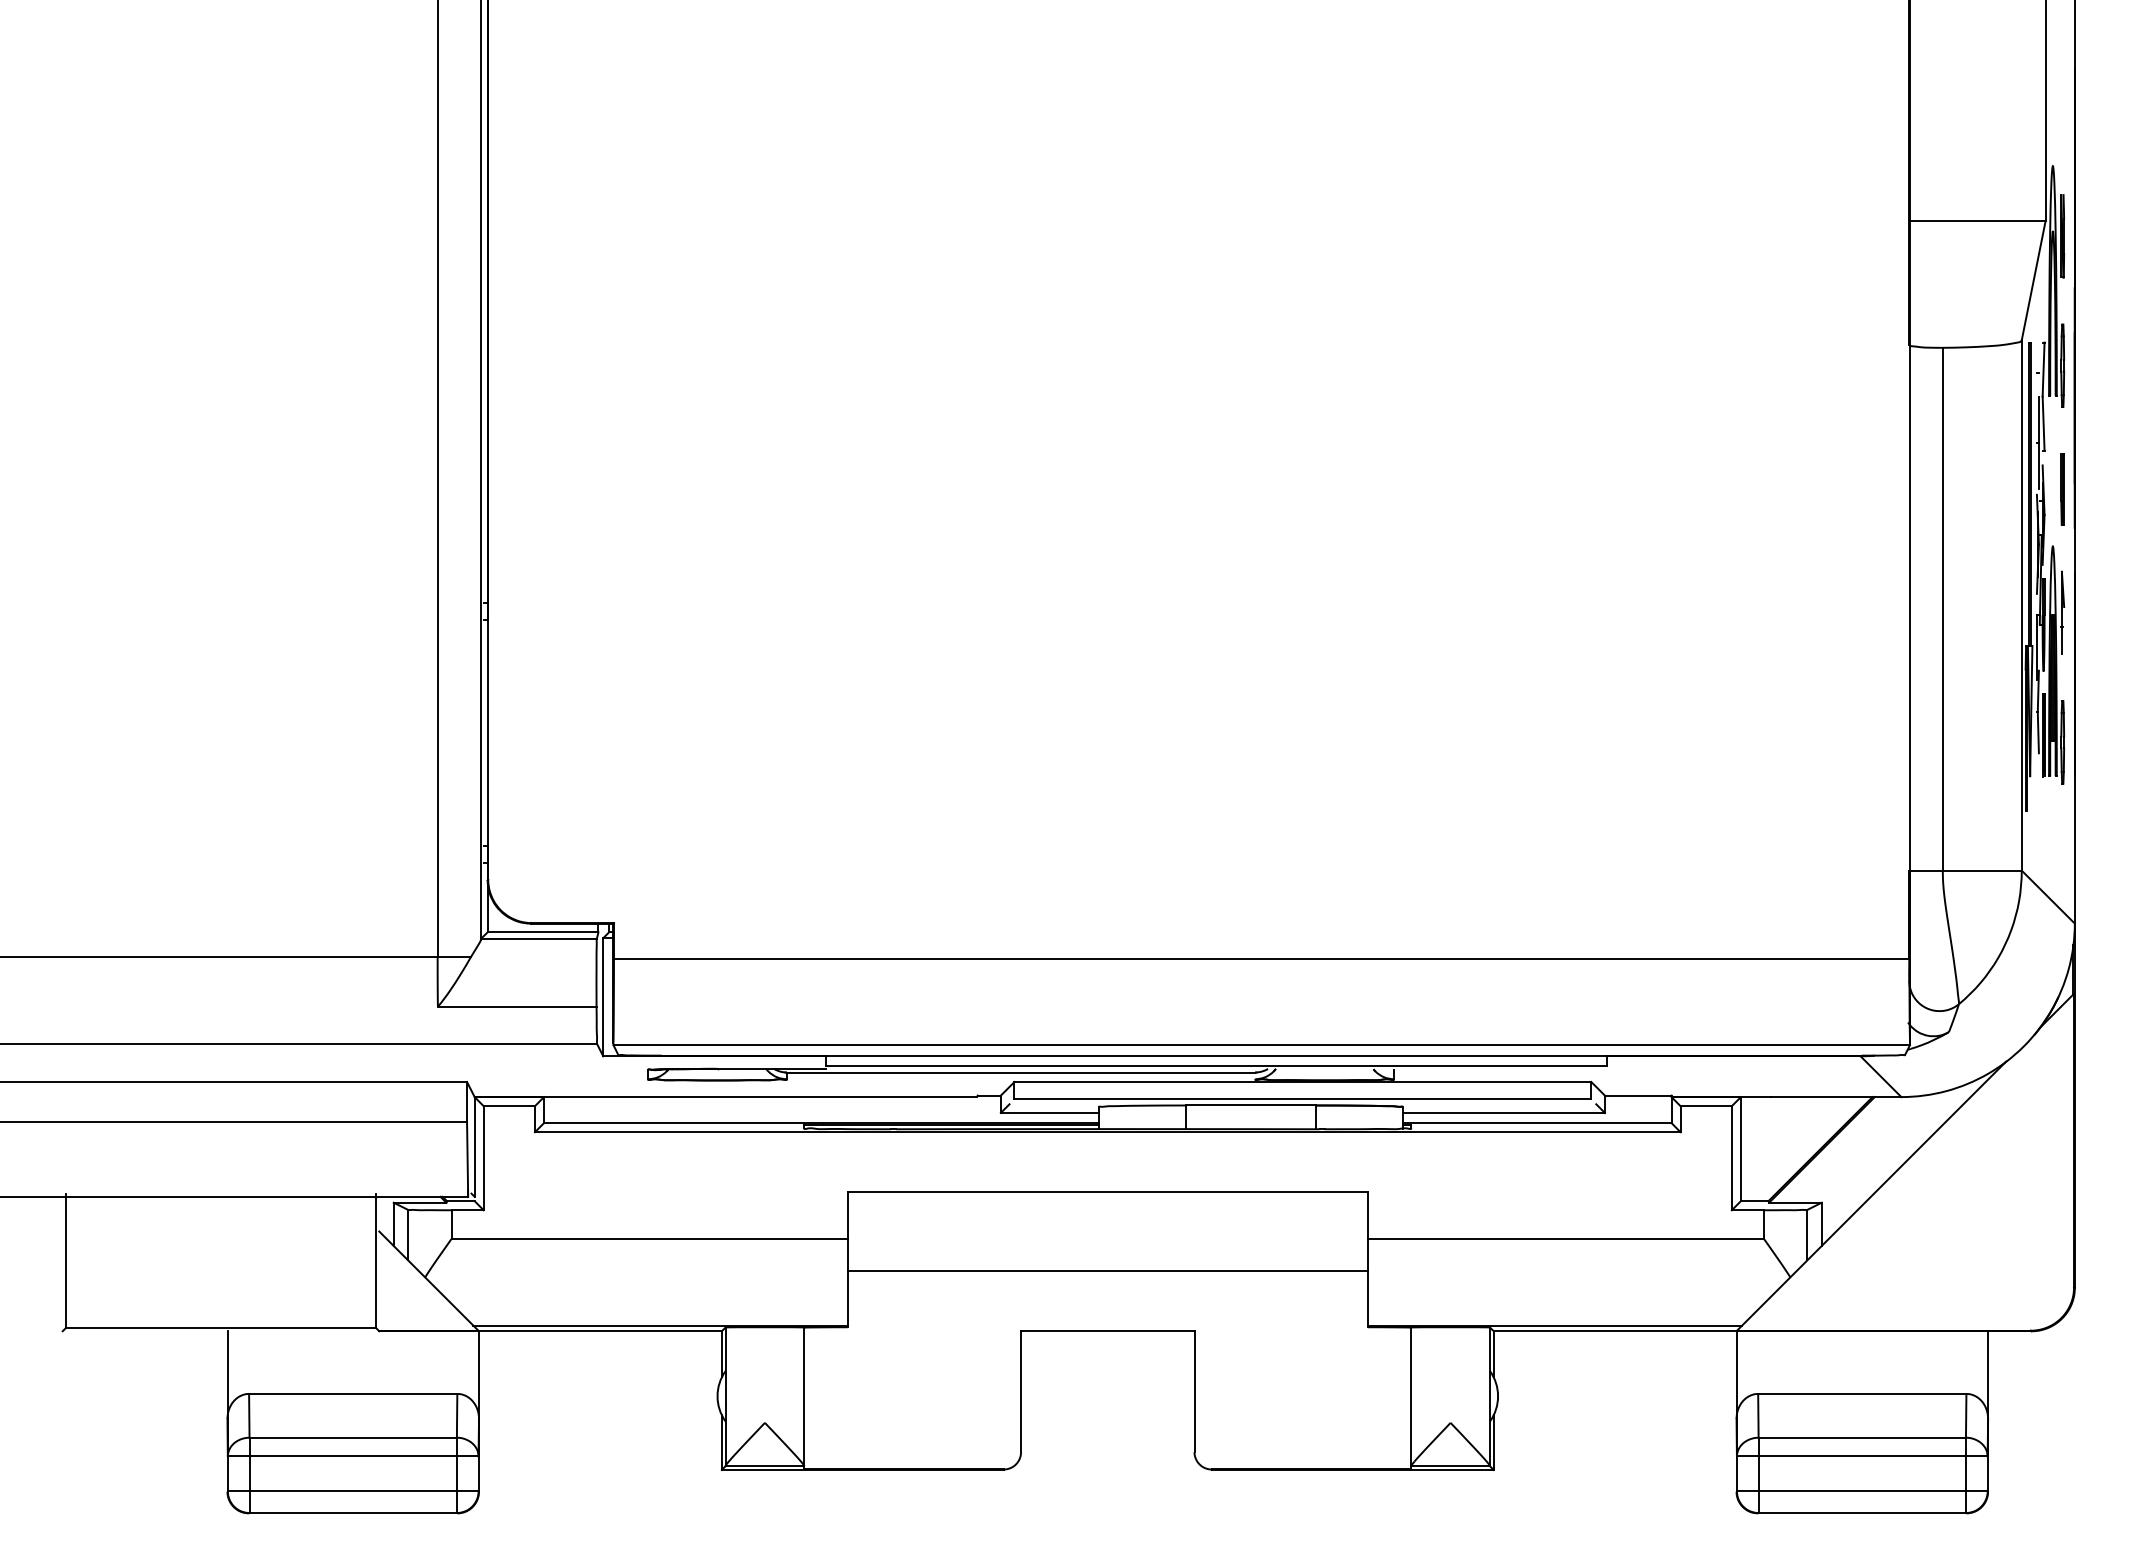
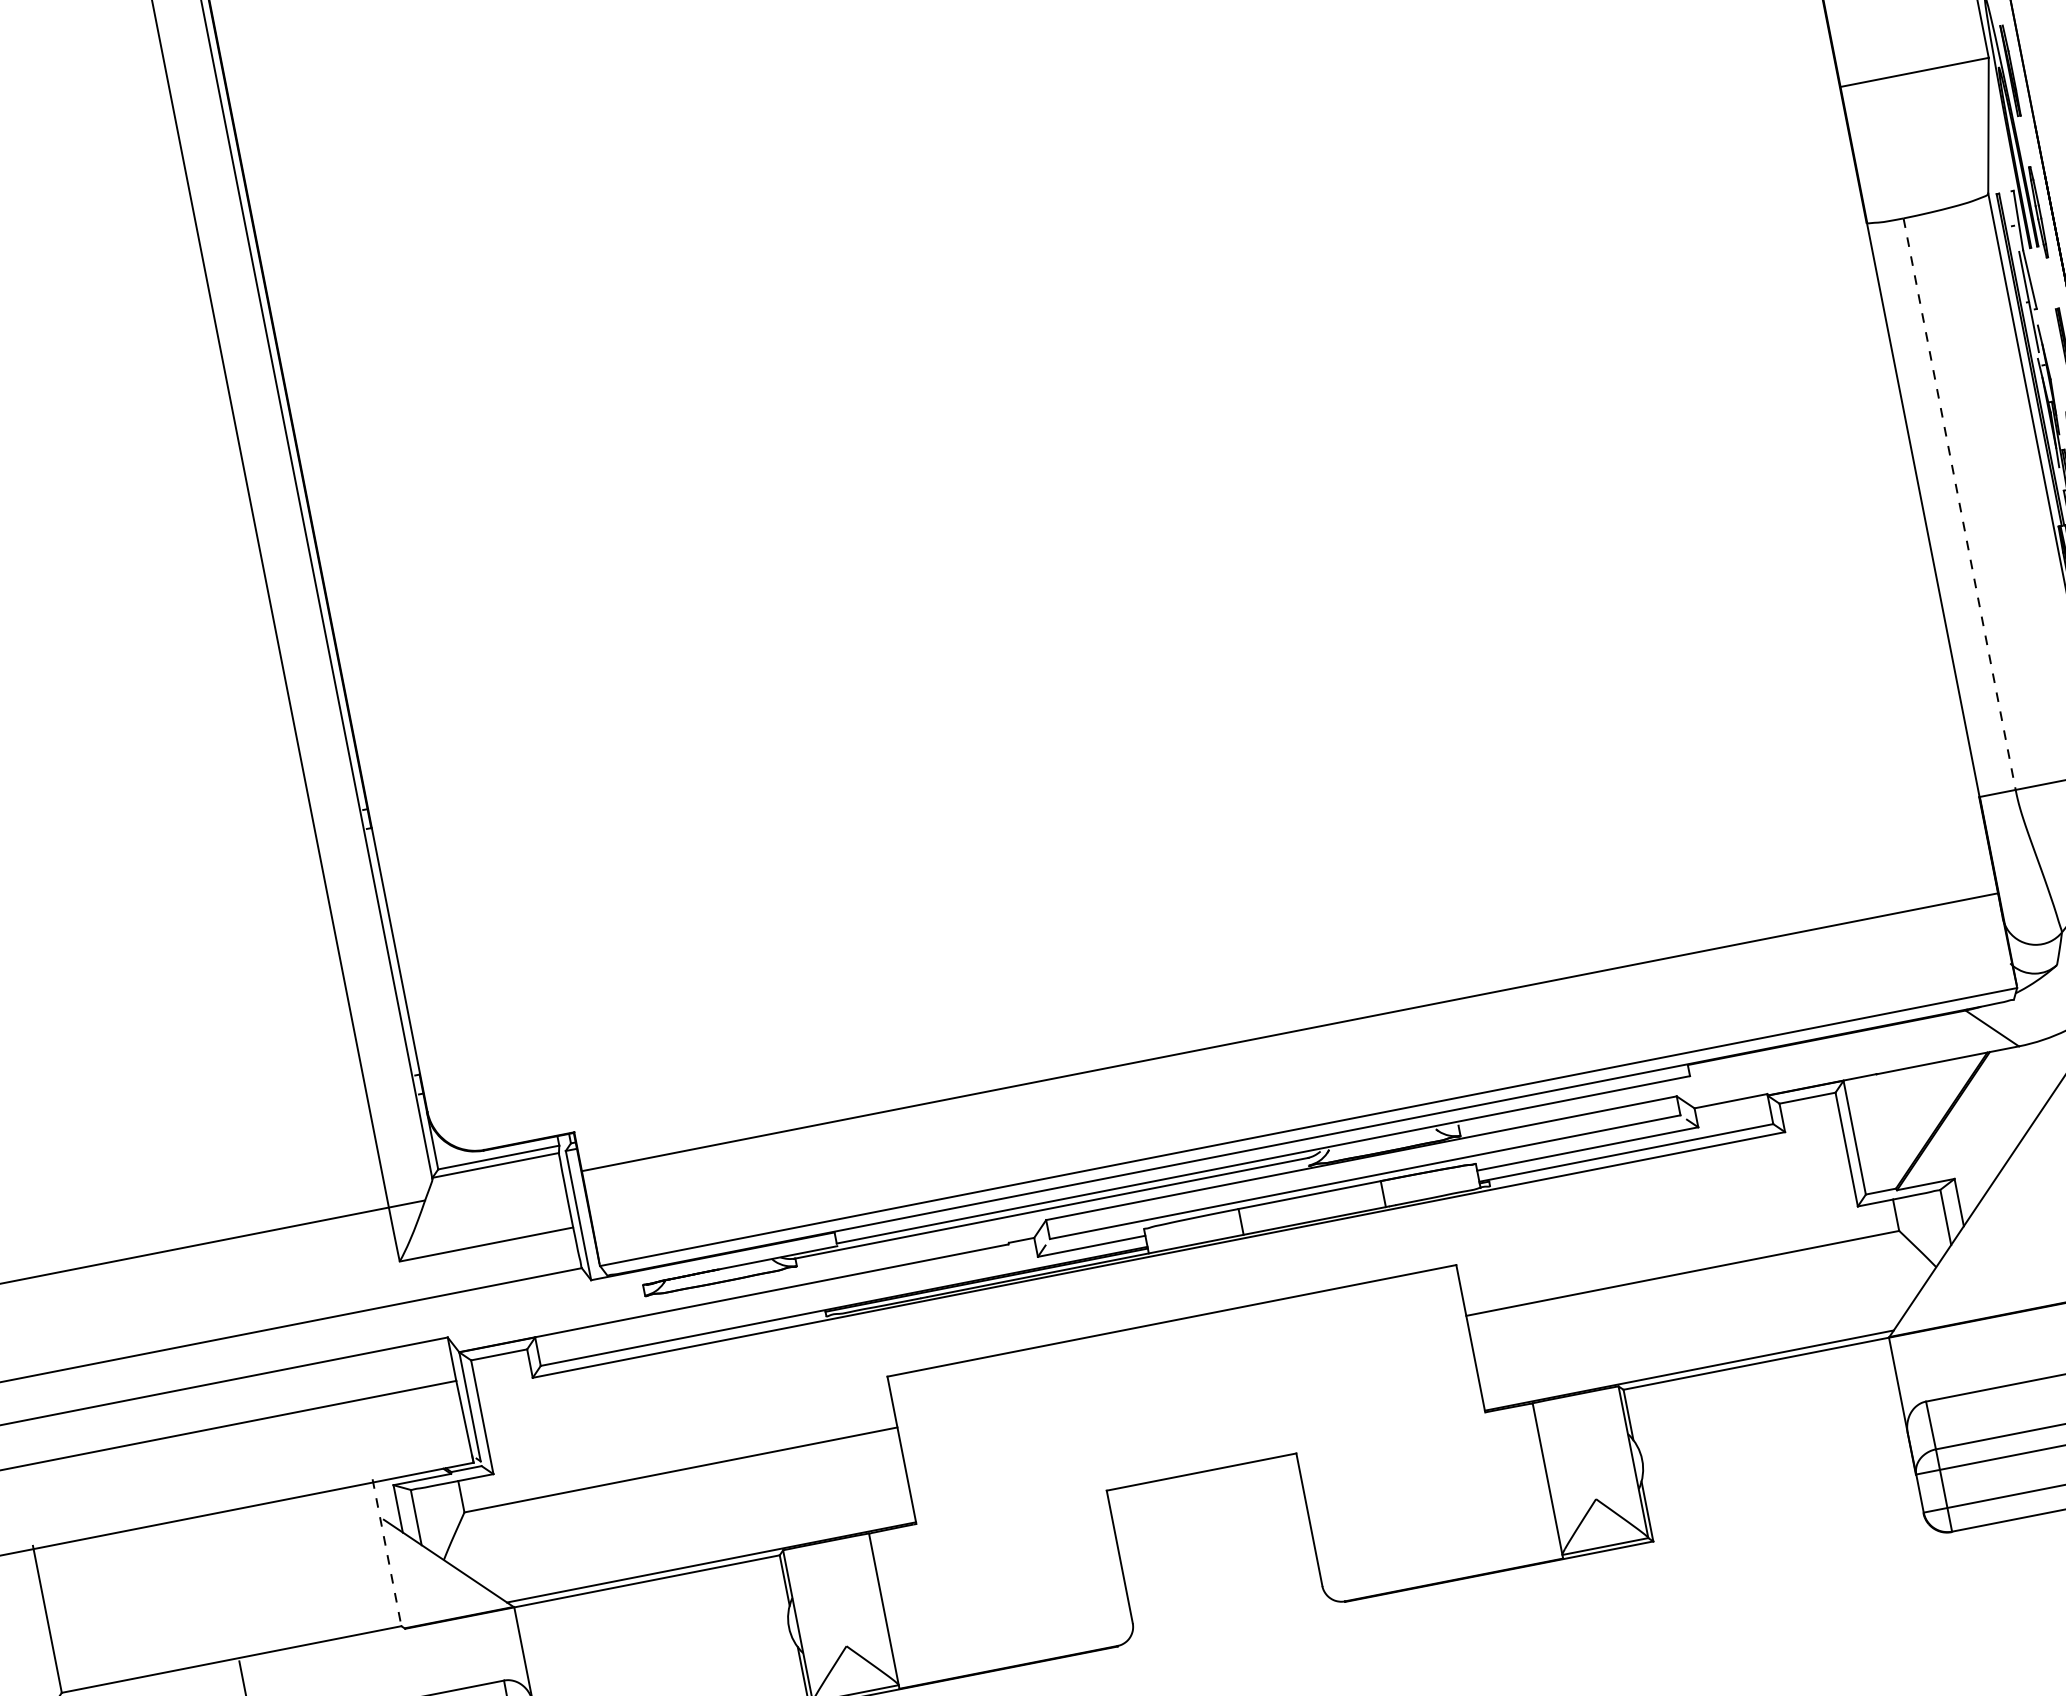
line: (1942, 609) -> (1959, 504), solid -> dashed
line: (376, 1261) -> (387, 1553), solid -> dashed
line: (1107, 1270) -> (1188, 1406), removed

